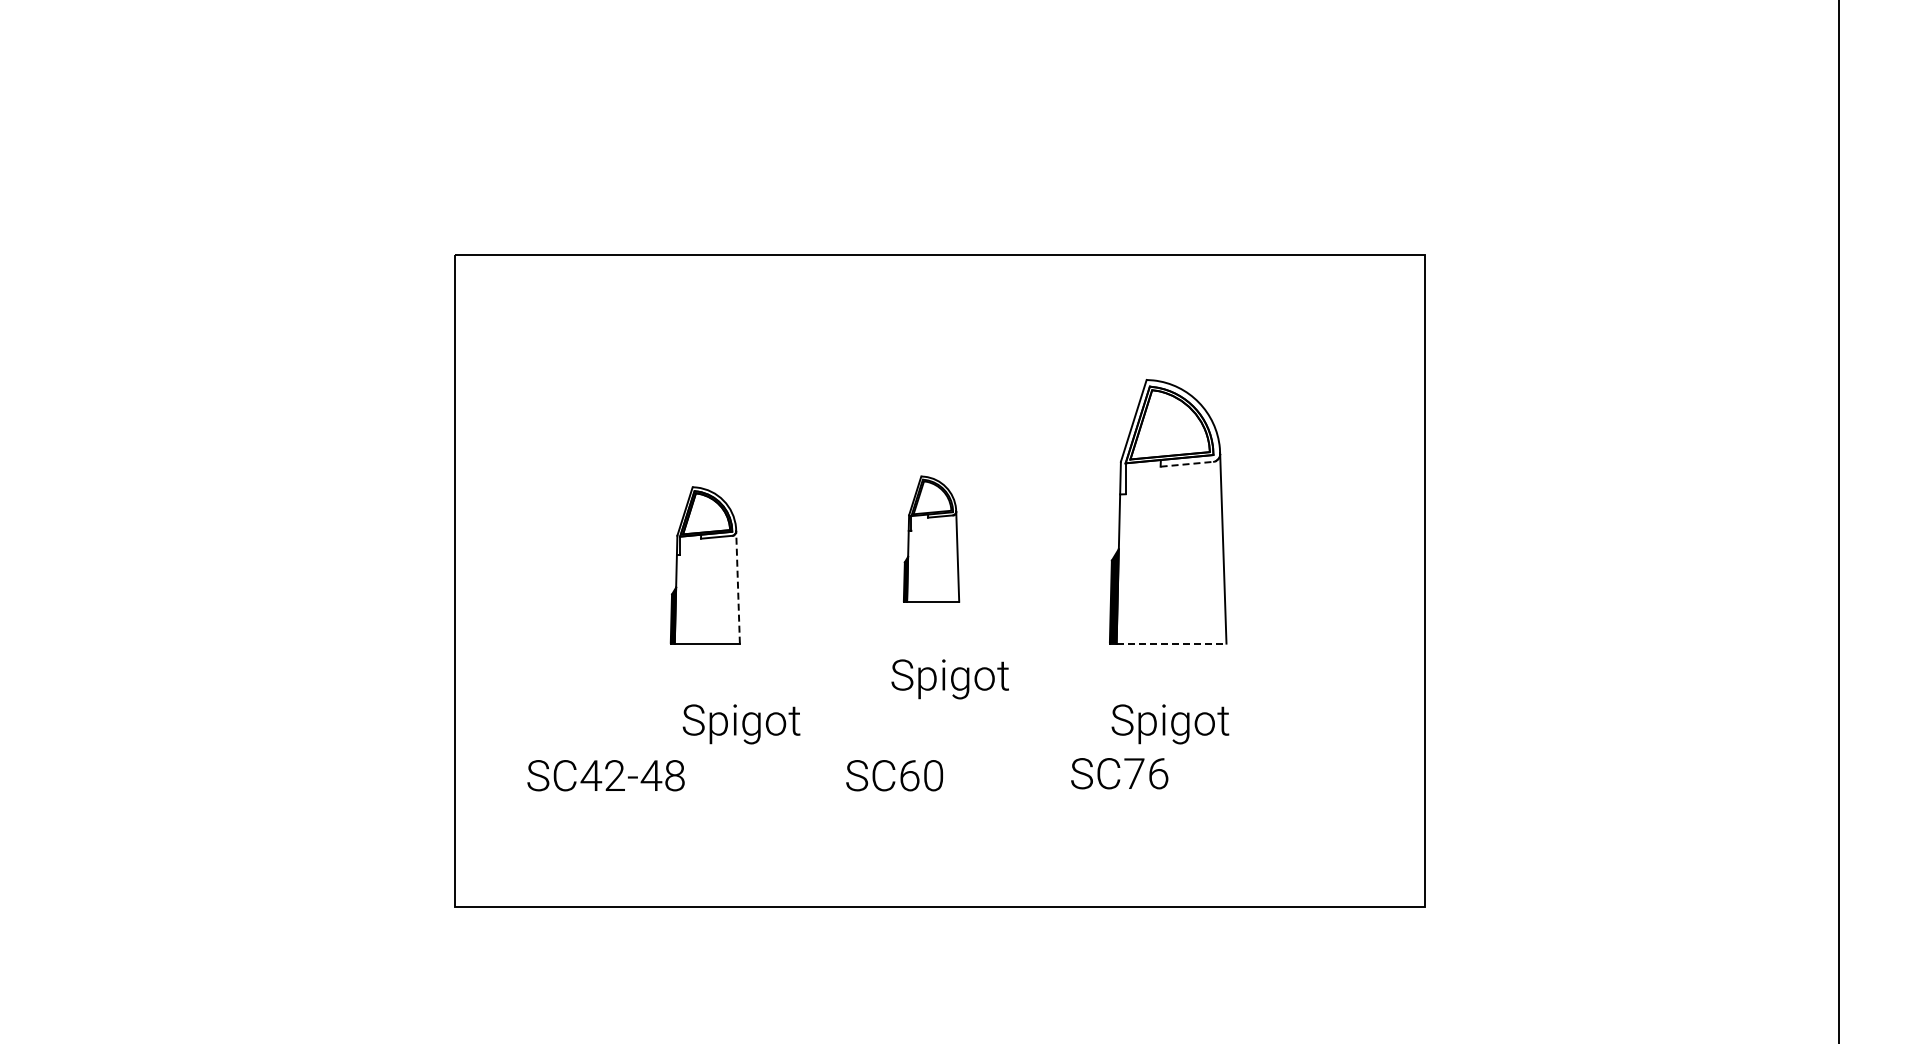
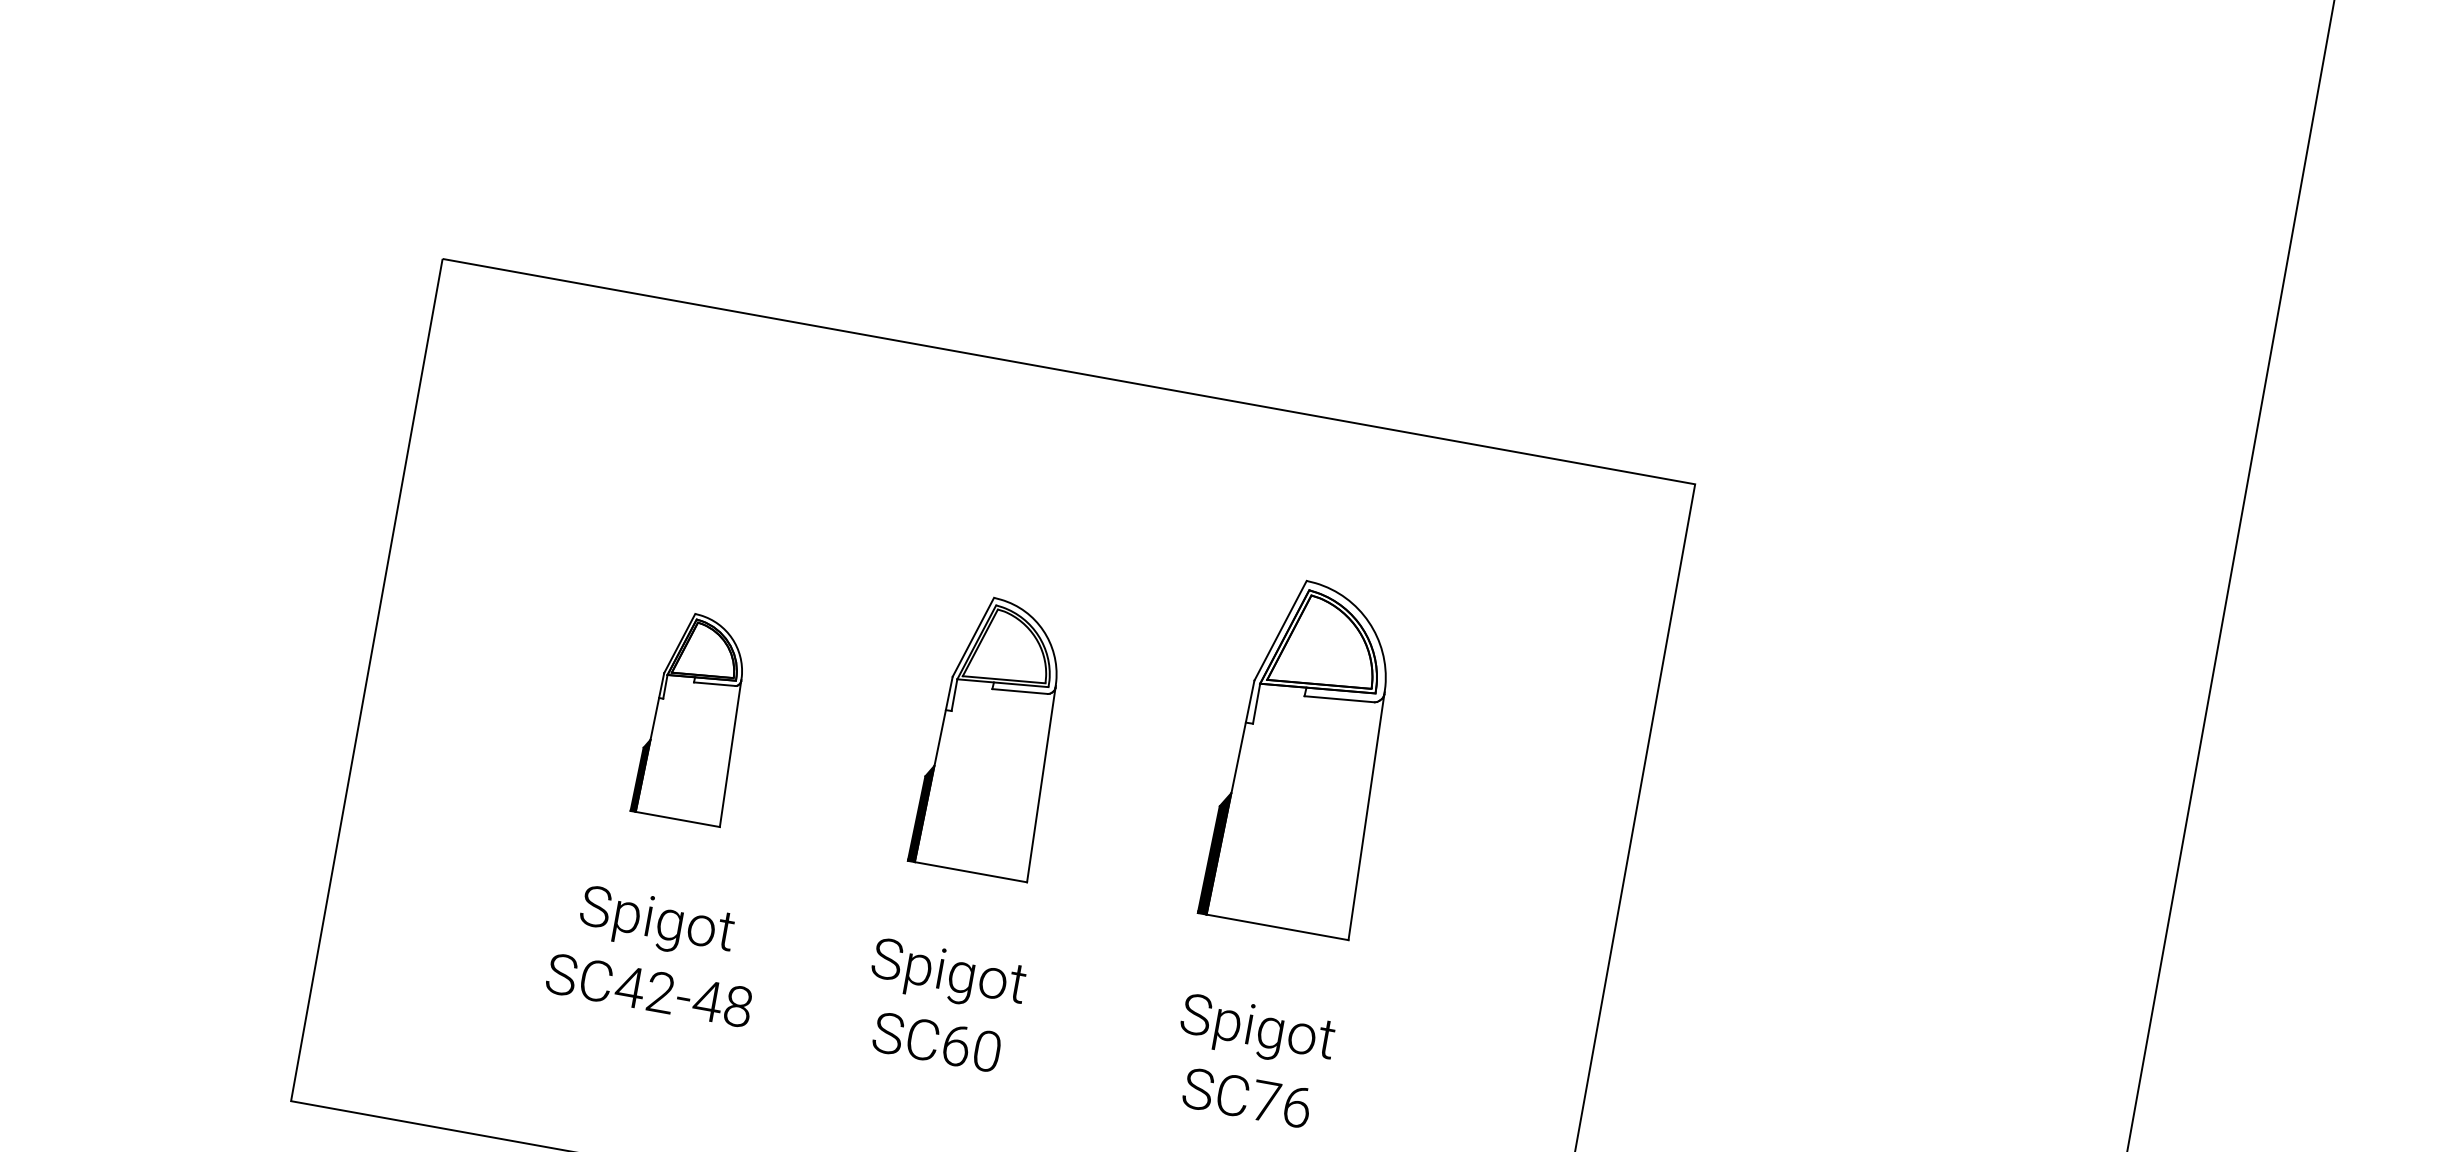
line: (1187, 464) -> (1339, 699), dashed -> solid
part: (931, 538) -> (991, 735), size x1.67
line: (738, 587) -> (731, 754), dashed -> solid
line: (1171, 643) -> (1277, 927), dashed -> solid
text: (949, 679) -> (947, 975), moved
text: (741, 724) -> (656, 923), moved
text: (1119, 773) -> (1246, 1097), moved
text: (605, 775) -> (648, 990), moved
text: (894, 775) -> (936, 1041), moved

